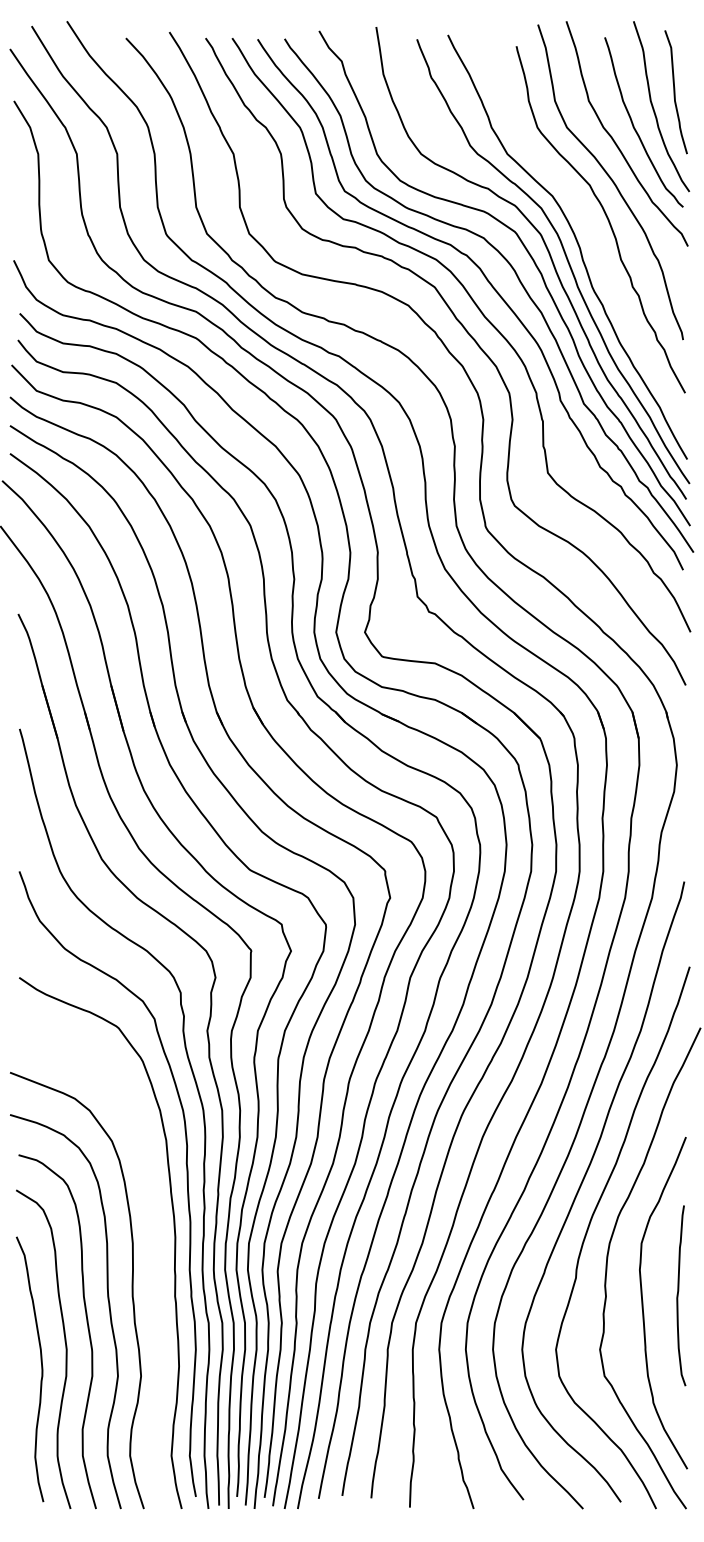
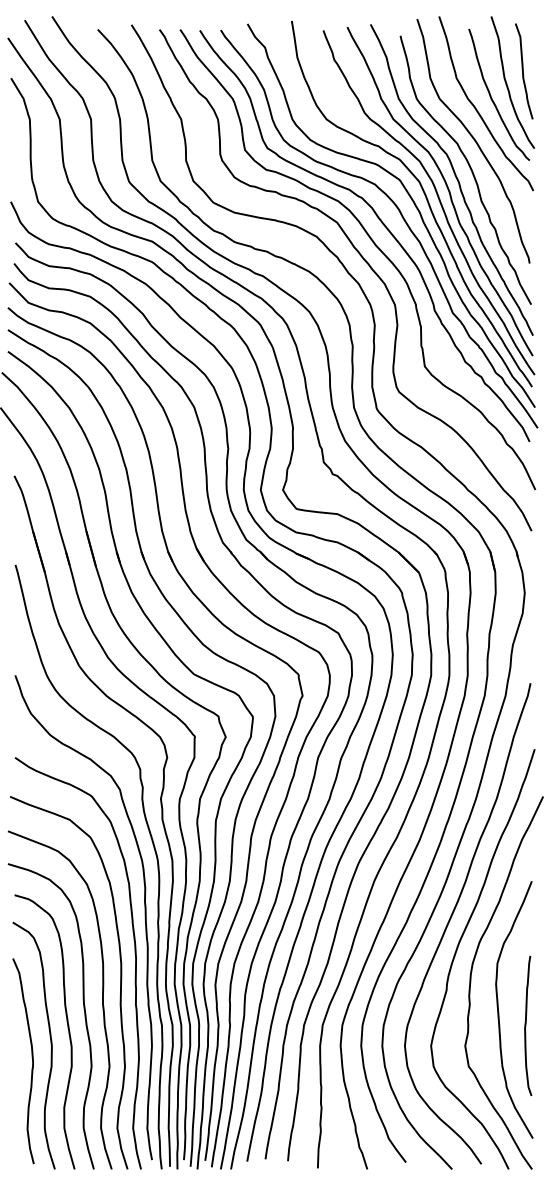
curve: (588, 230) -> (456, 178), added
curve: (154, 1277) -> (119, 990), added
curve: (678, 1295) -> (526, 1025), moved

